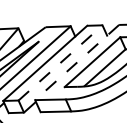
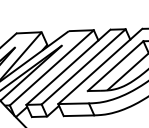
line: (61, 62) -> (84, 66), dashed -> solid
line: (76, 62) -> (99, 66), dashed -> solid

